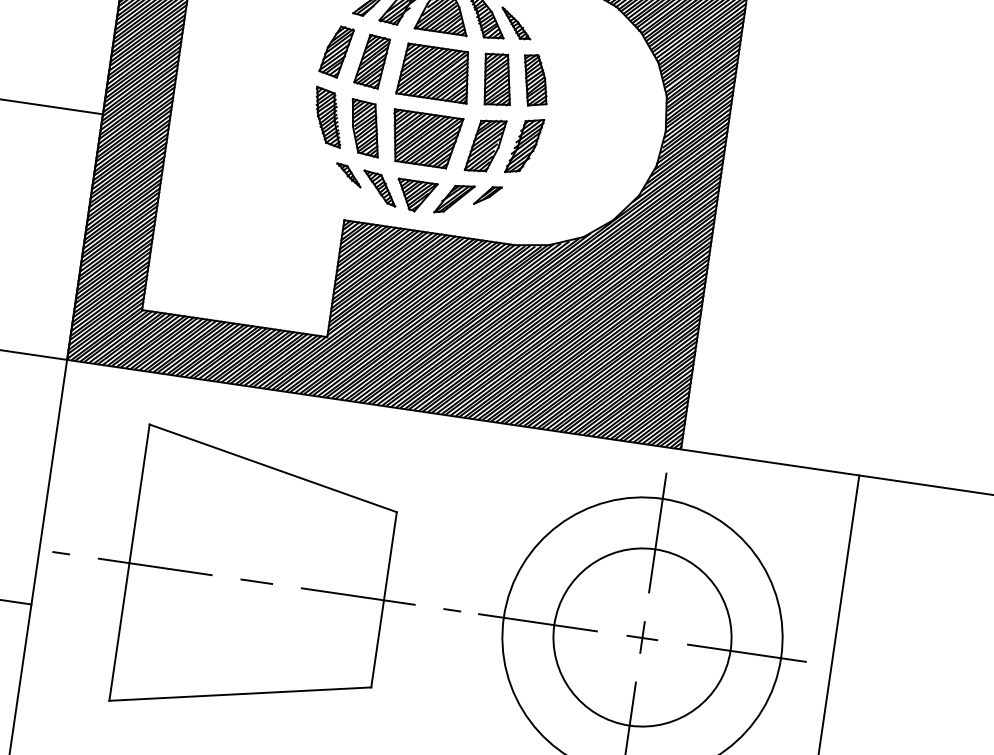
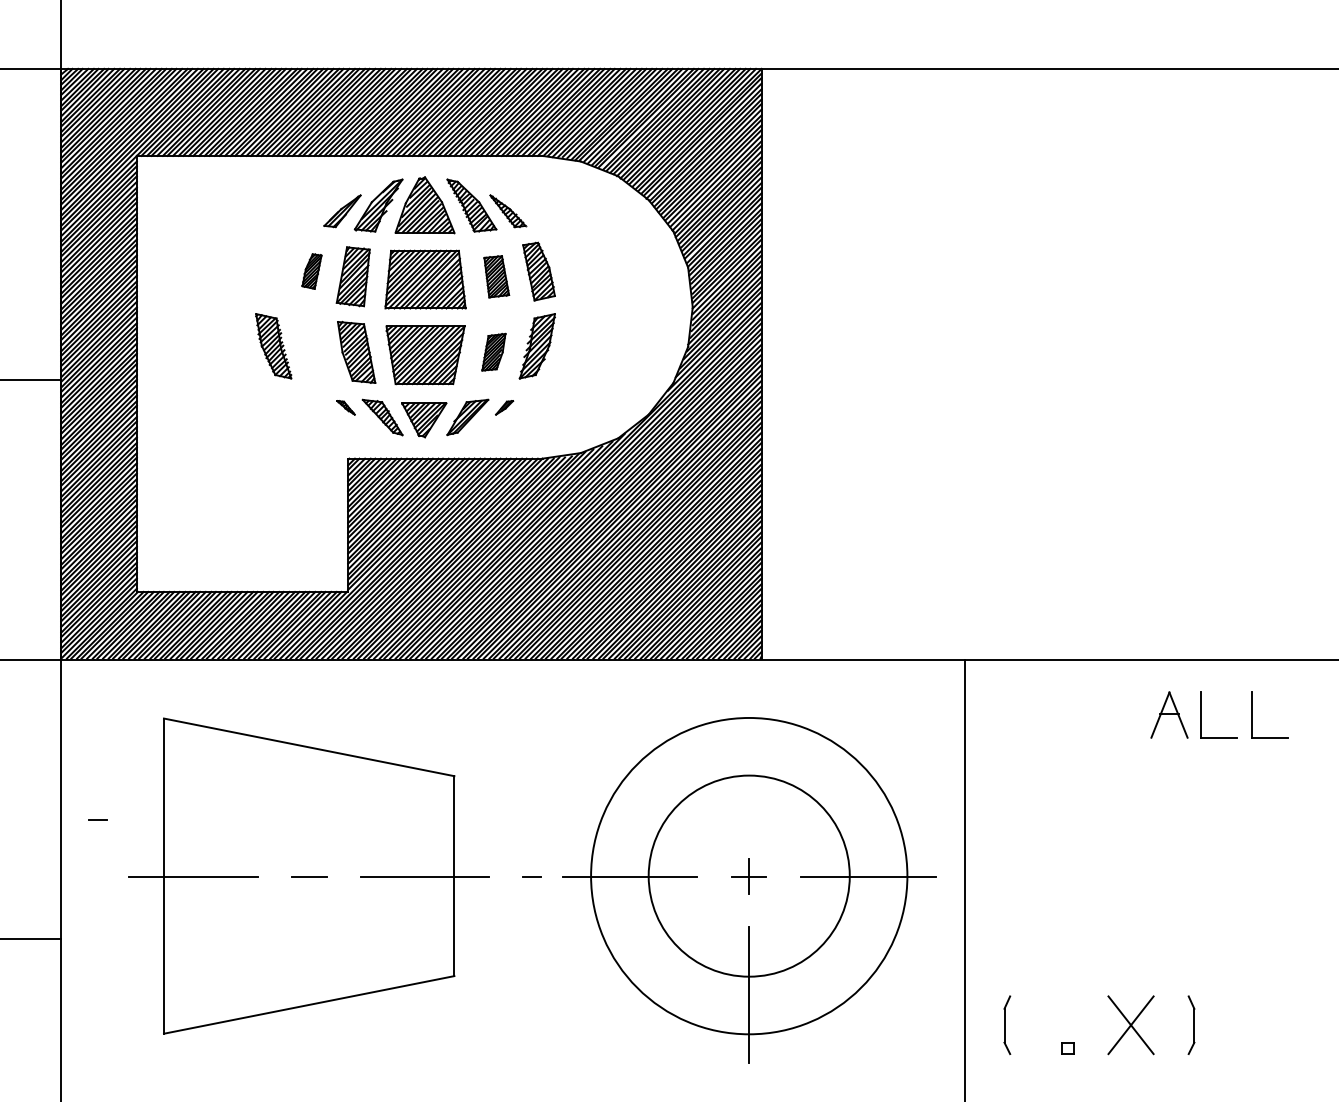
part: (336, 51) -> (311, 271), size x0.6
part: (497, 79) -> (496, 276), size x0.7
part: (328, 117) -> (273, 346), moved
part: (485, 144) -> (493, 351), size x0.6
part: (348, 175) -> (345, 407), size x0.6
part: (487, 195) -> (504, 407), size x0.6
line: (658, 532) -> (749, 756), removed
line: (60, 552) -> (97, 819), moved

